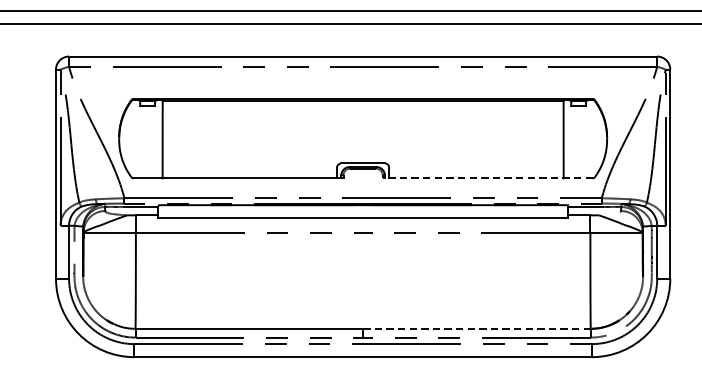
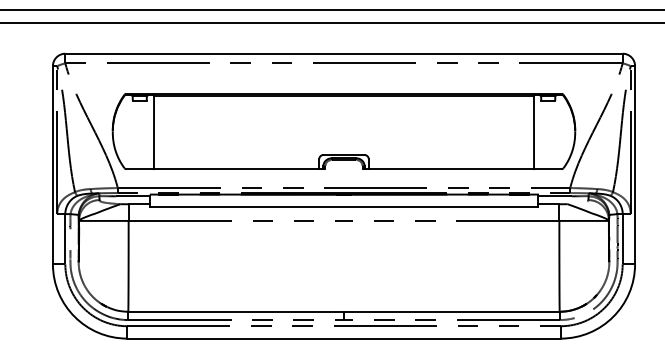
line: (488, 178) -> (462, 169), dashed -> solid
line: (476, 328) -> (451, 311), dashed -> solid

